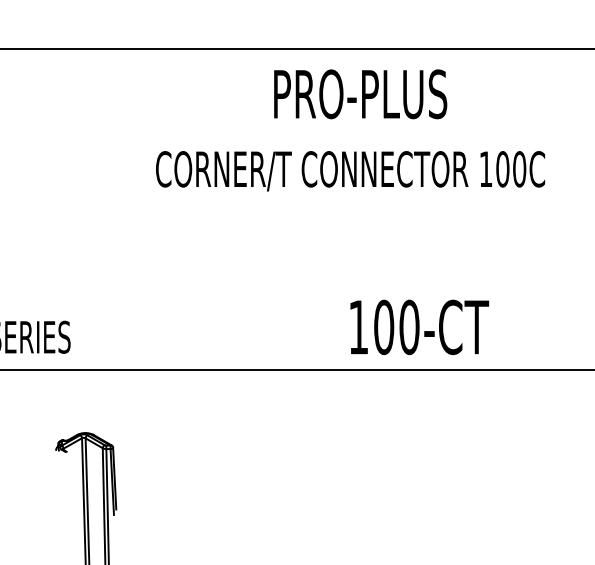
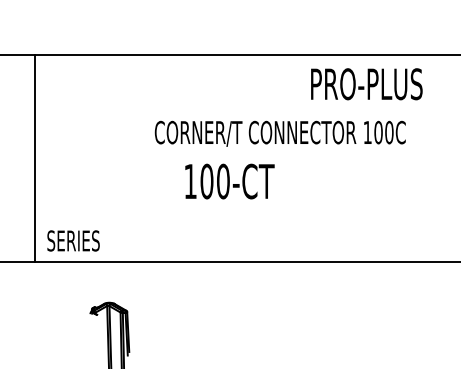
text: (360, 94) -> (366, 84), moved
text: (419, 327) -> (229, 181), moved

